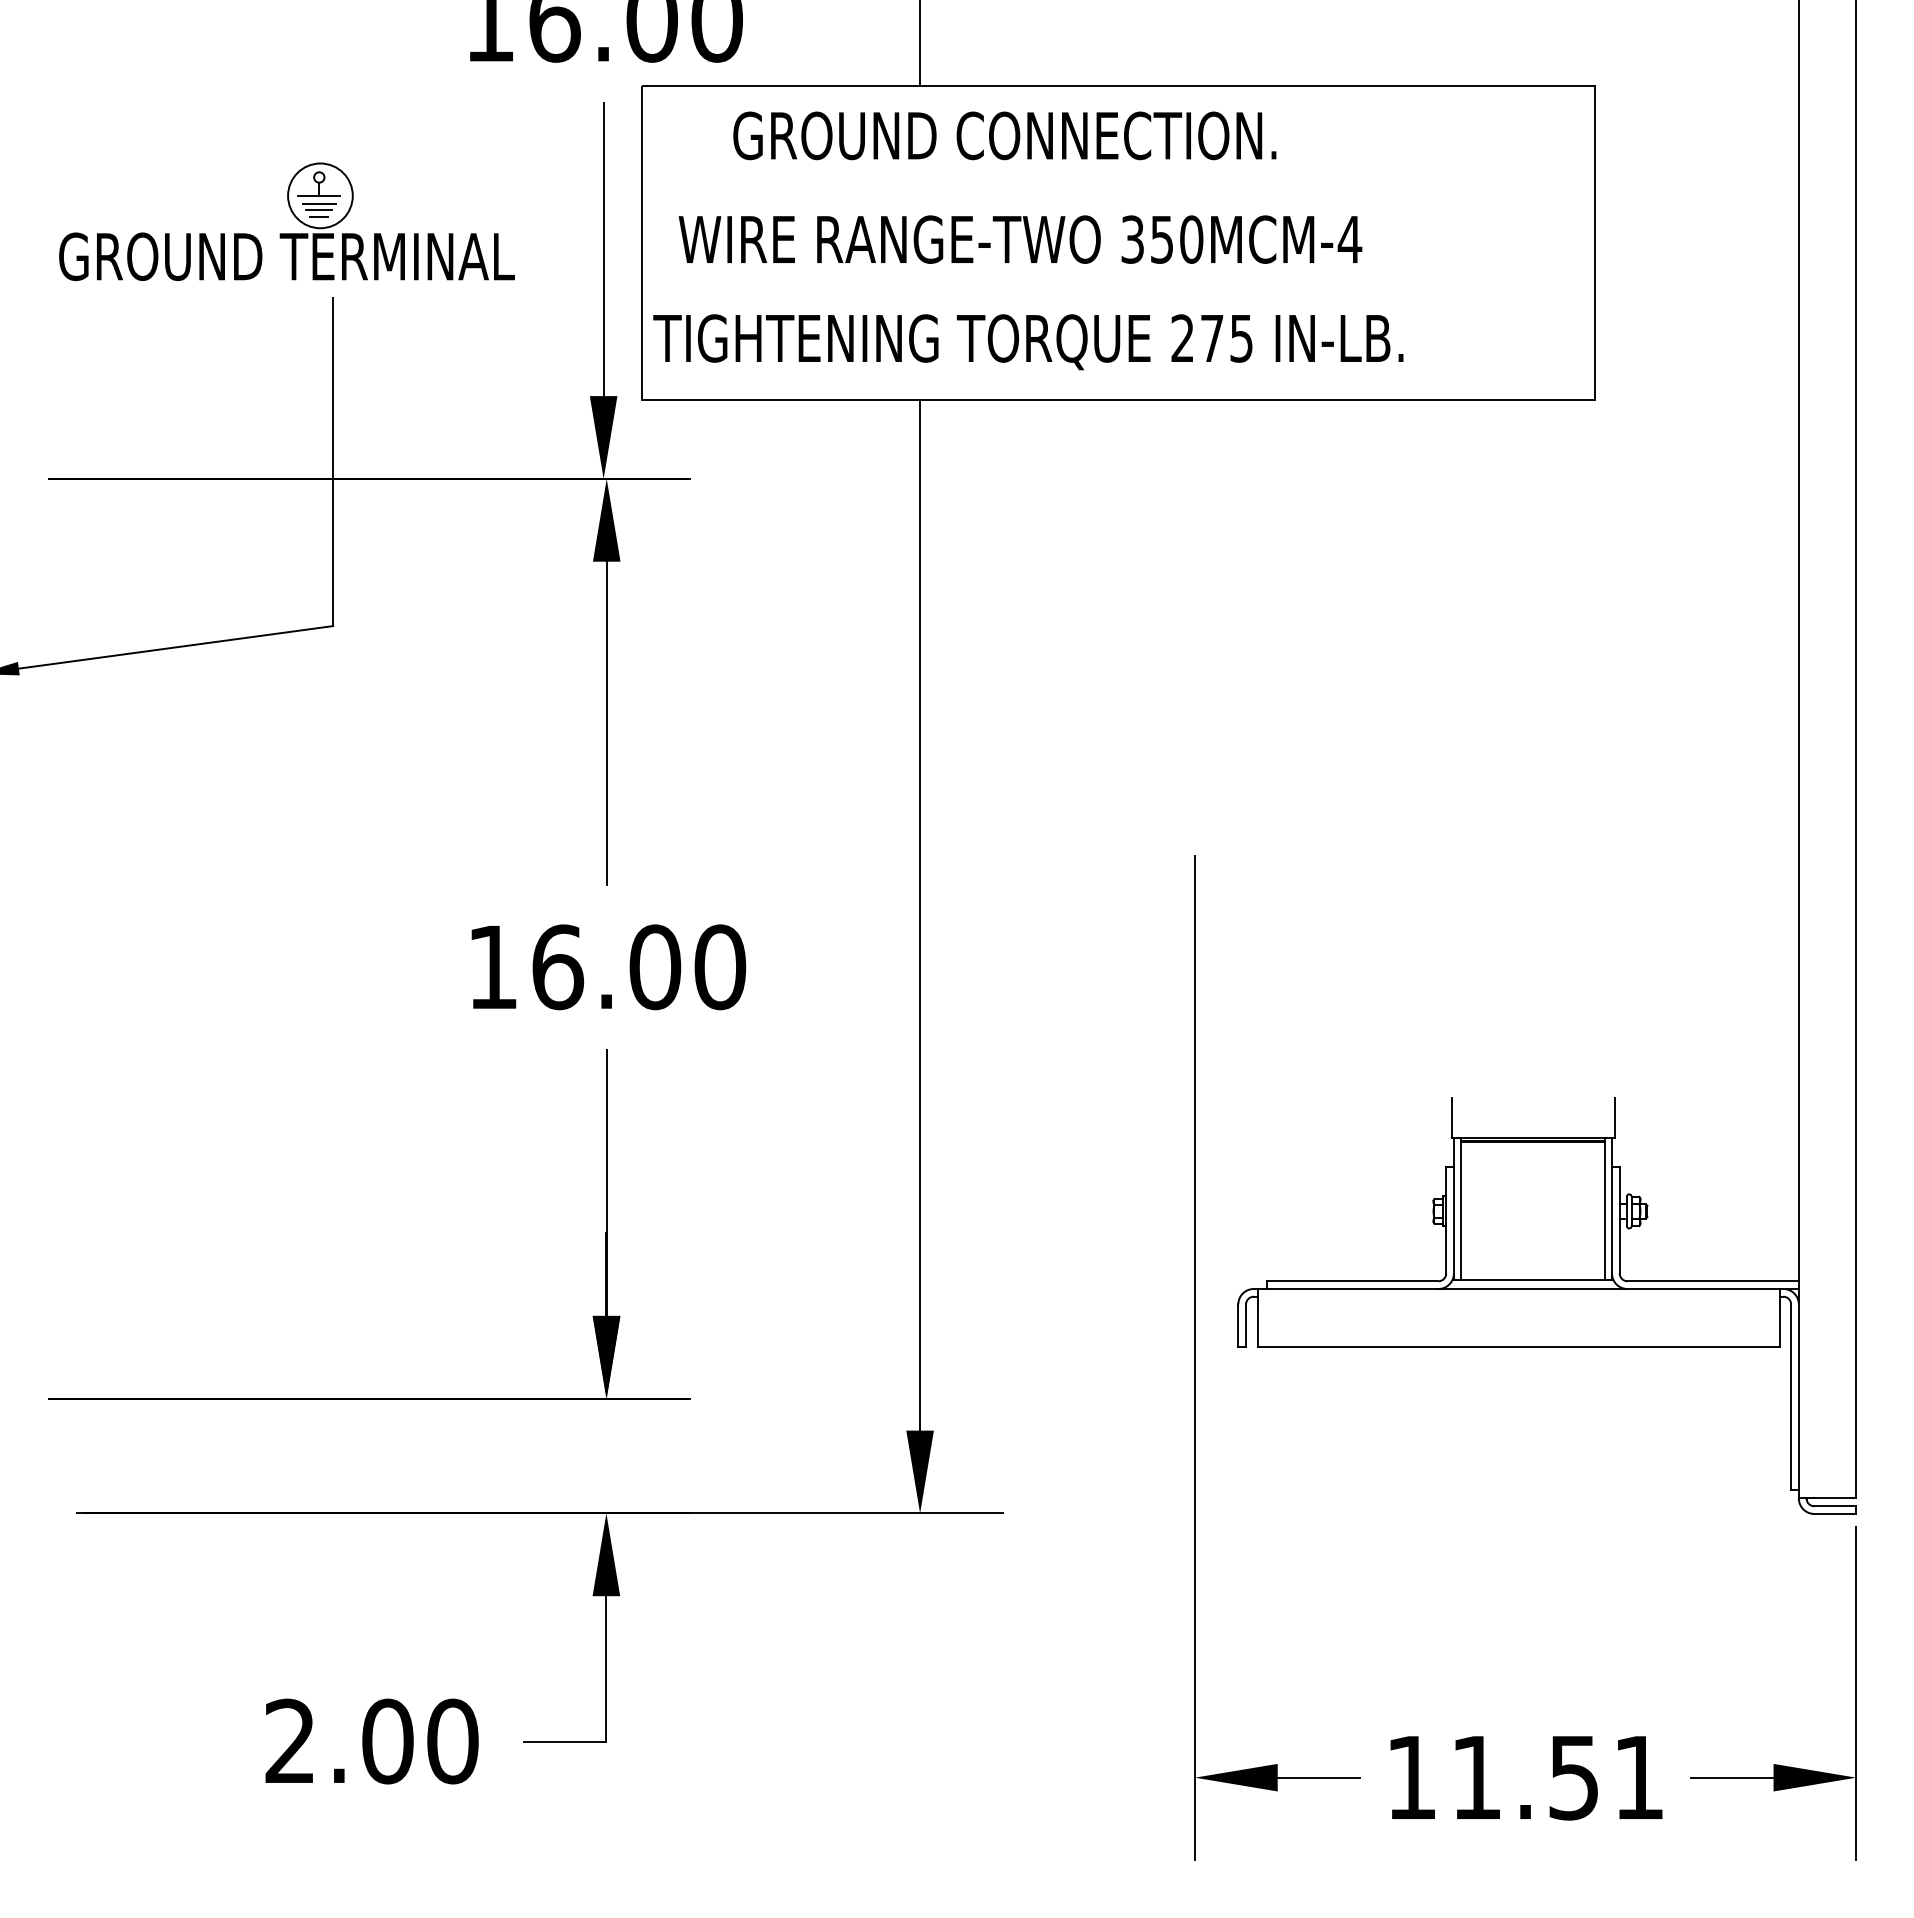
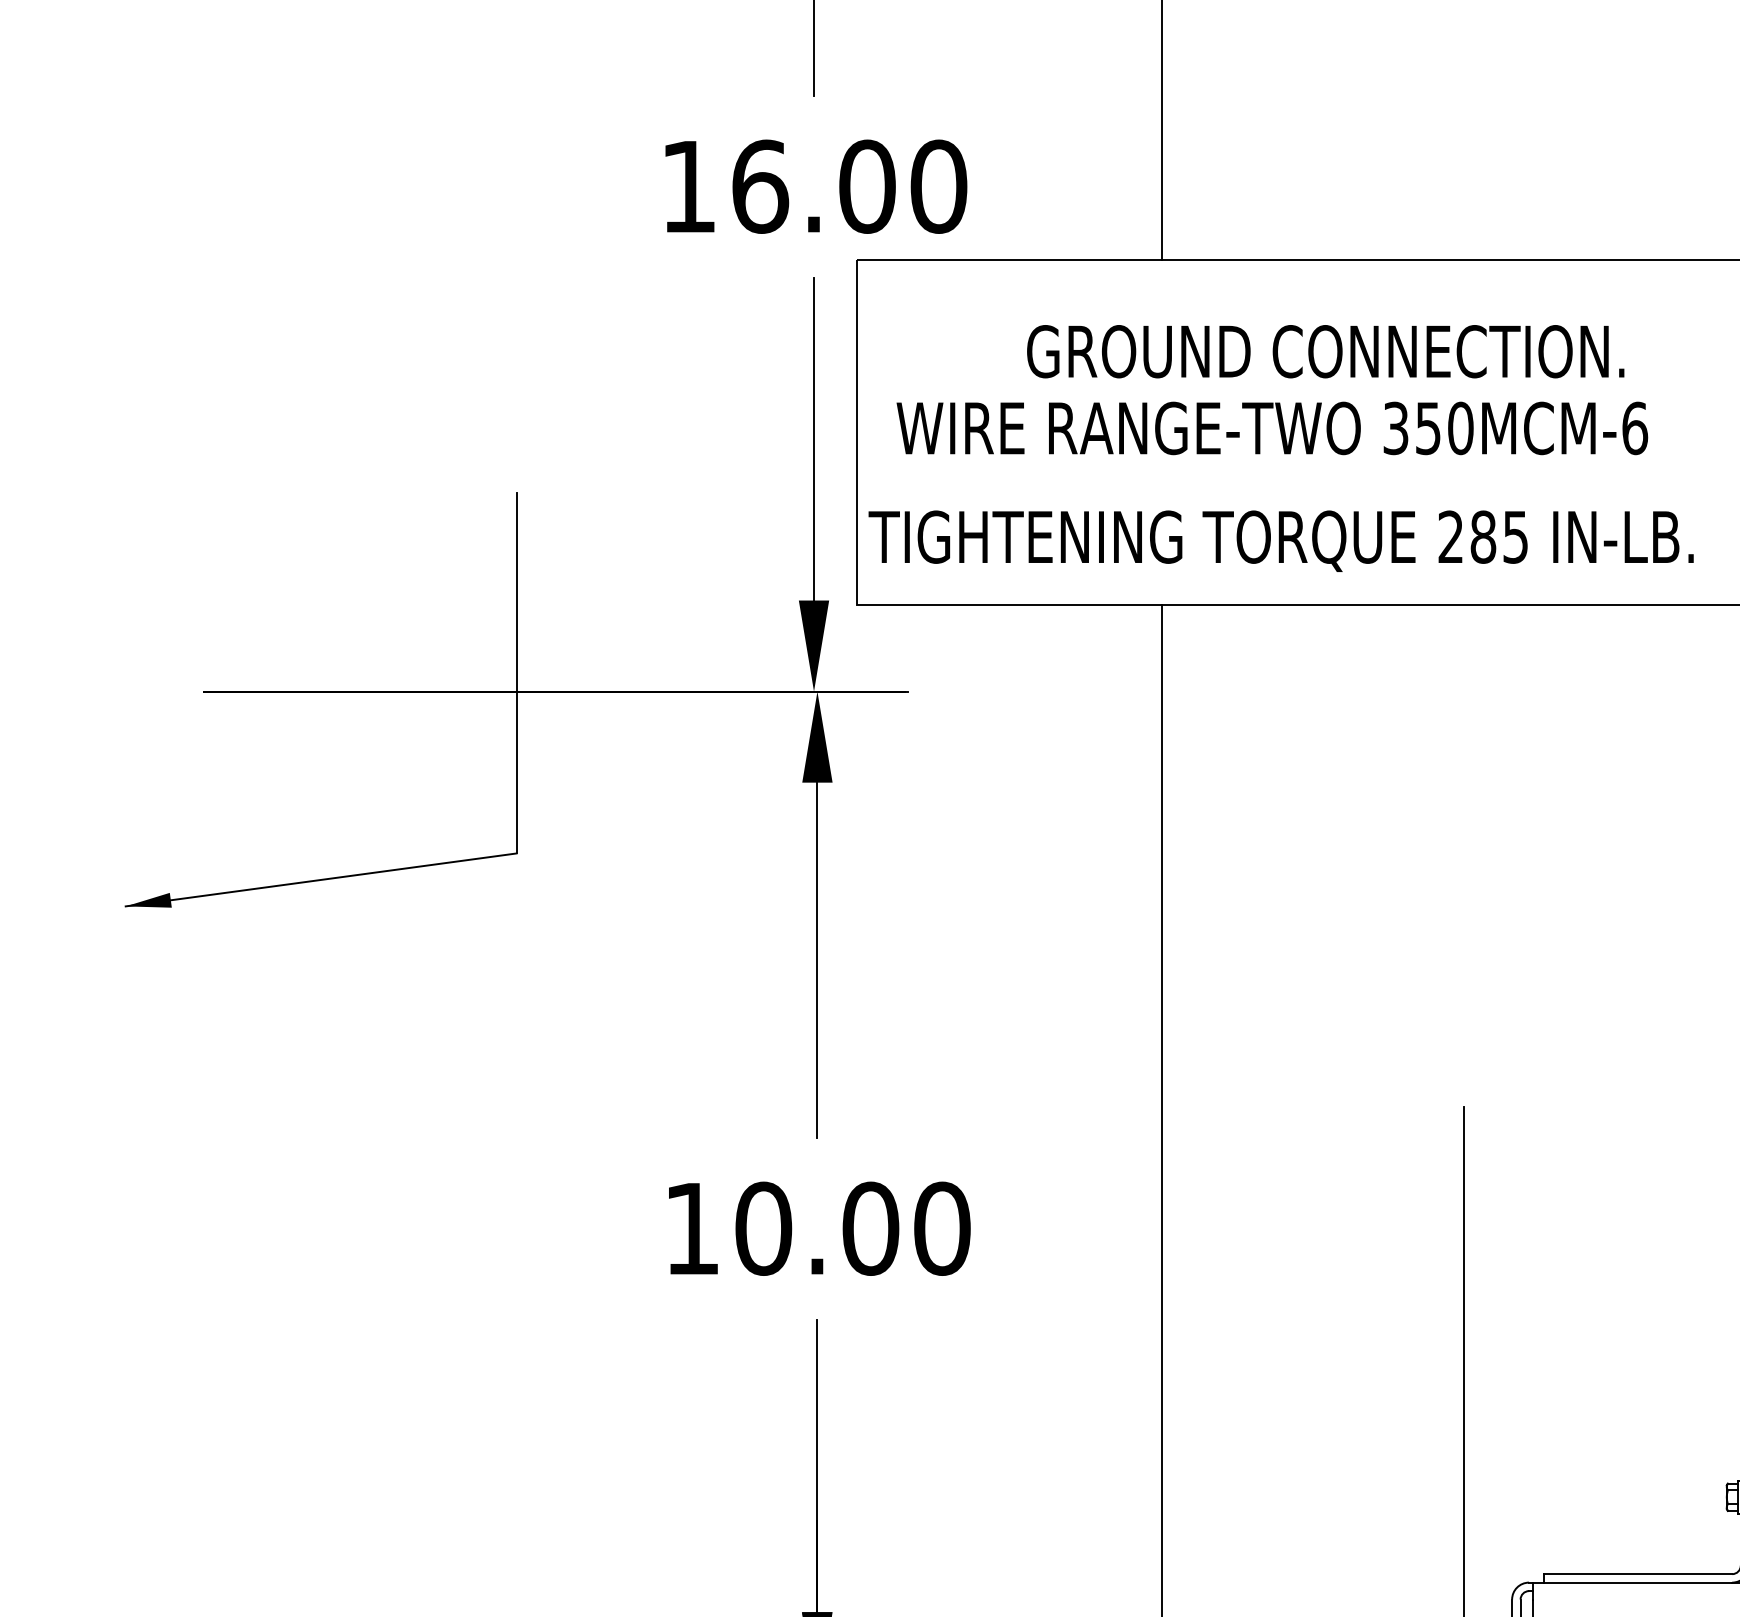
text: (1004, 135) -> (1325, 351), moved
part: (292, 214) -> (471, 400), removed
text: (1349, 239) -> (1634, 428), 350MCM-4 -> 350MCM-6
text: (1211, 338) -> (1482, 537), 275 -> 285
text: (558, 967) -> (764, 1228), 16.00 -> 10.00

